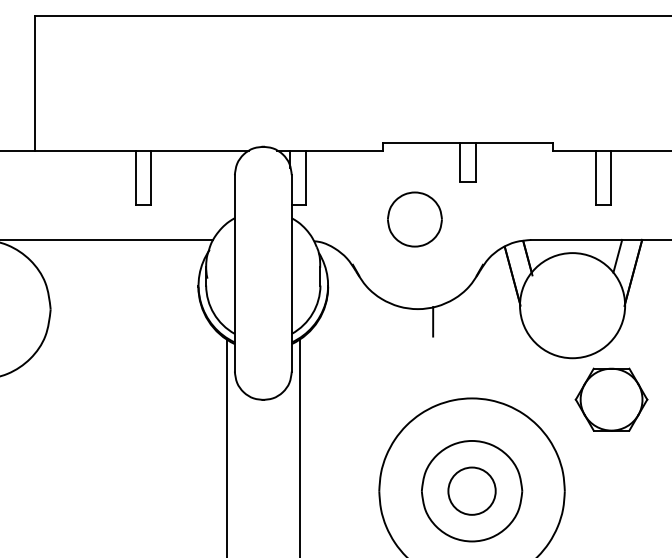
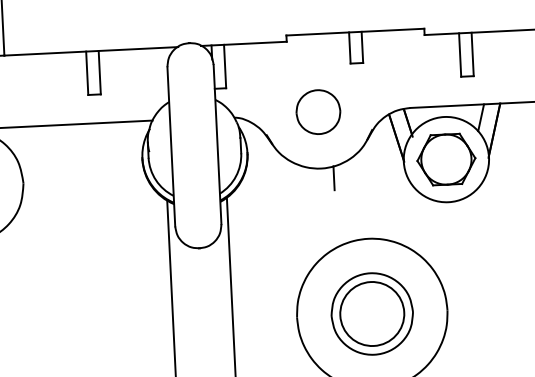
part: (414, 219) -> (318, 112), moved
part: (611, 399) -> (446, 159), moved
circle: (471, 490) -> (371, 313), size x1.67

